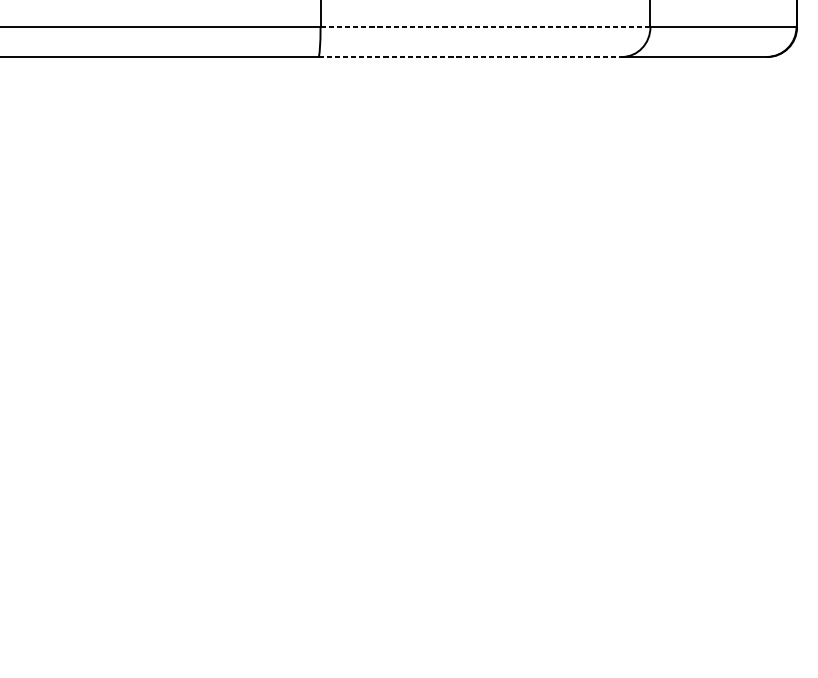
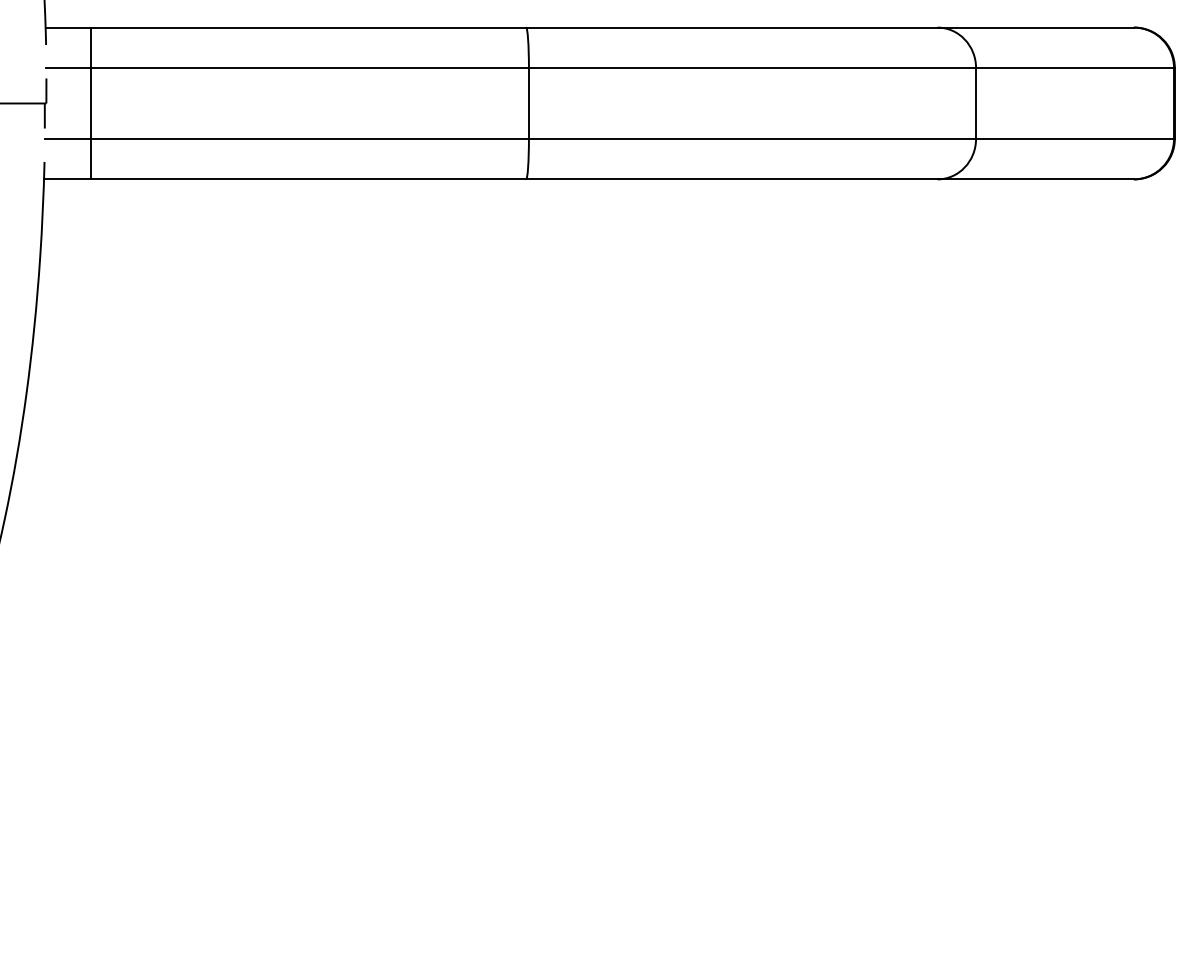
line: (485, 26) -> (752, 138), dashed -> solid
line: (470, 57) -> (731, 179), dashed -> solid

